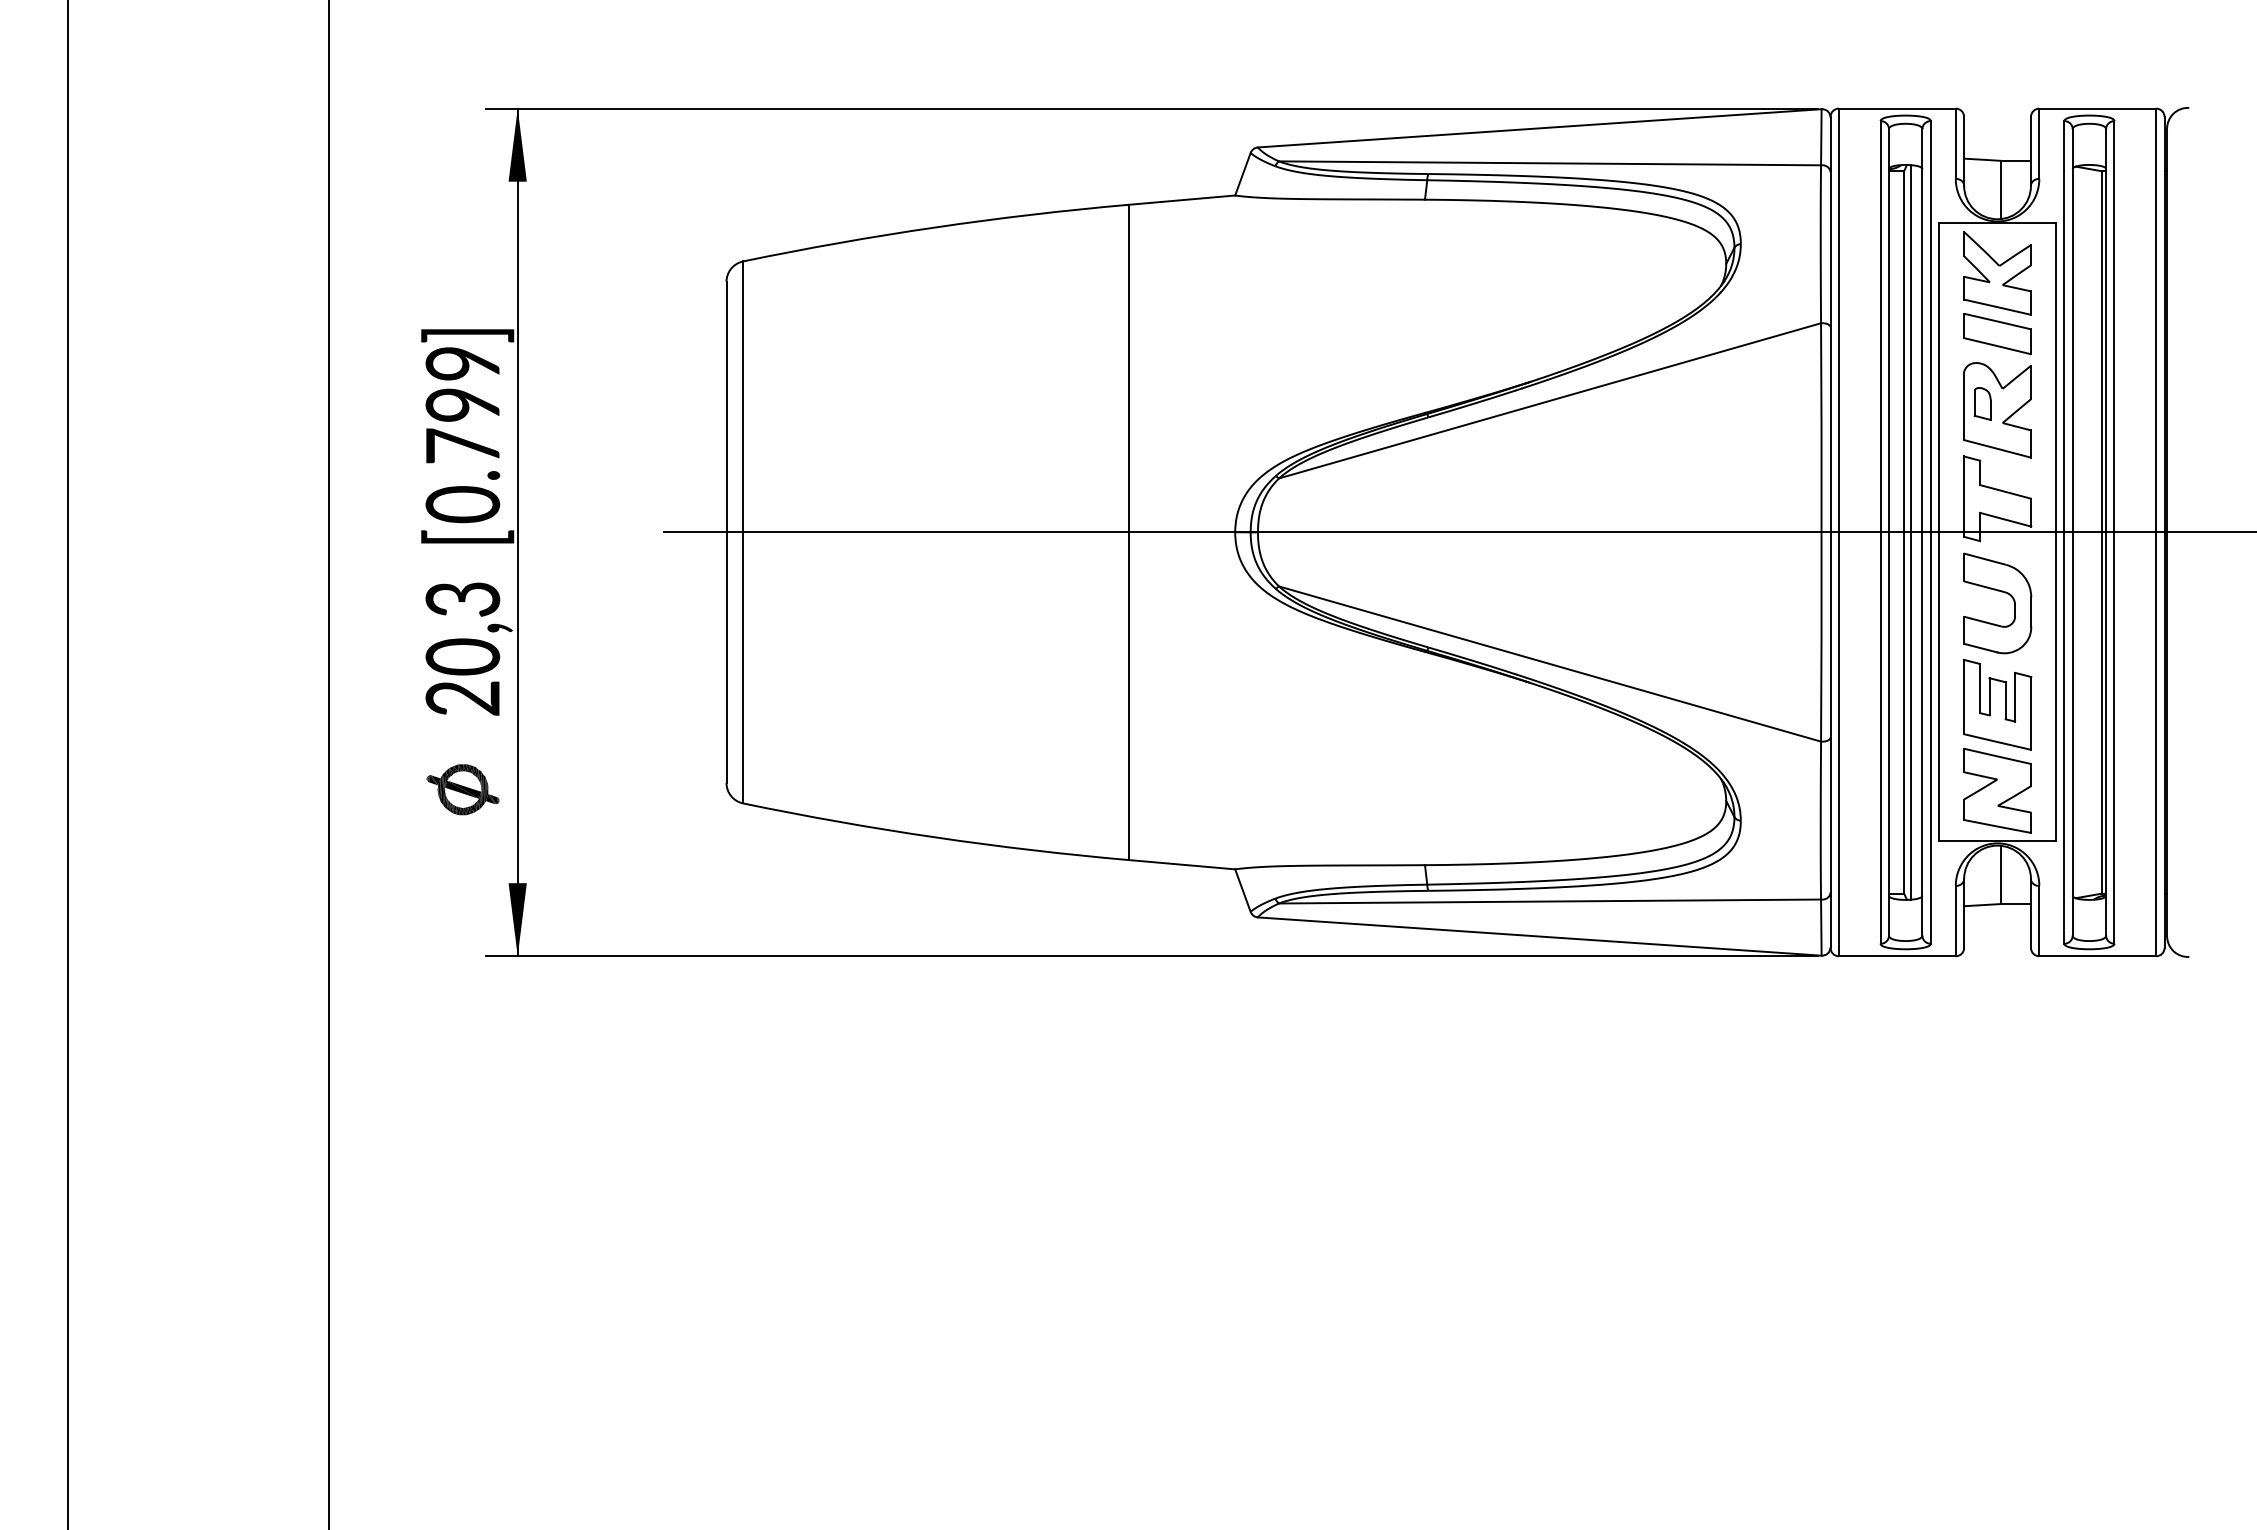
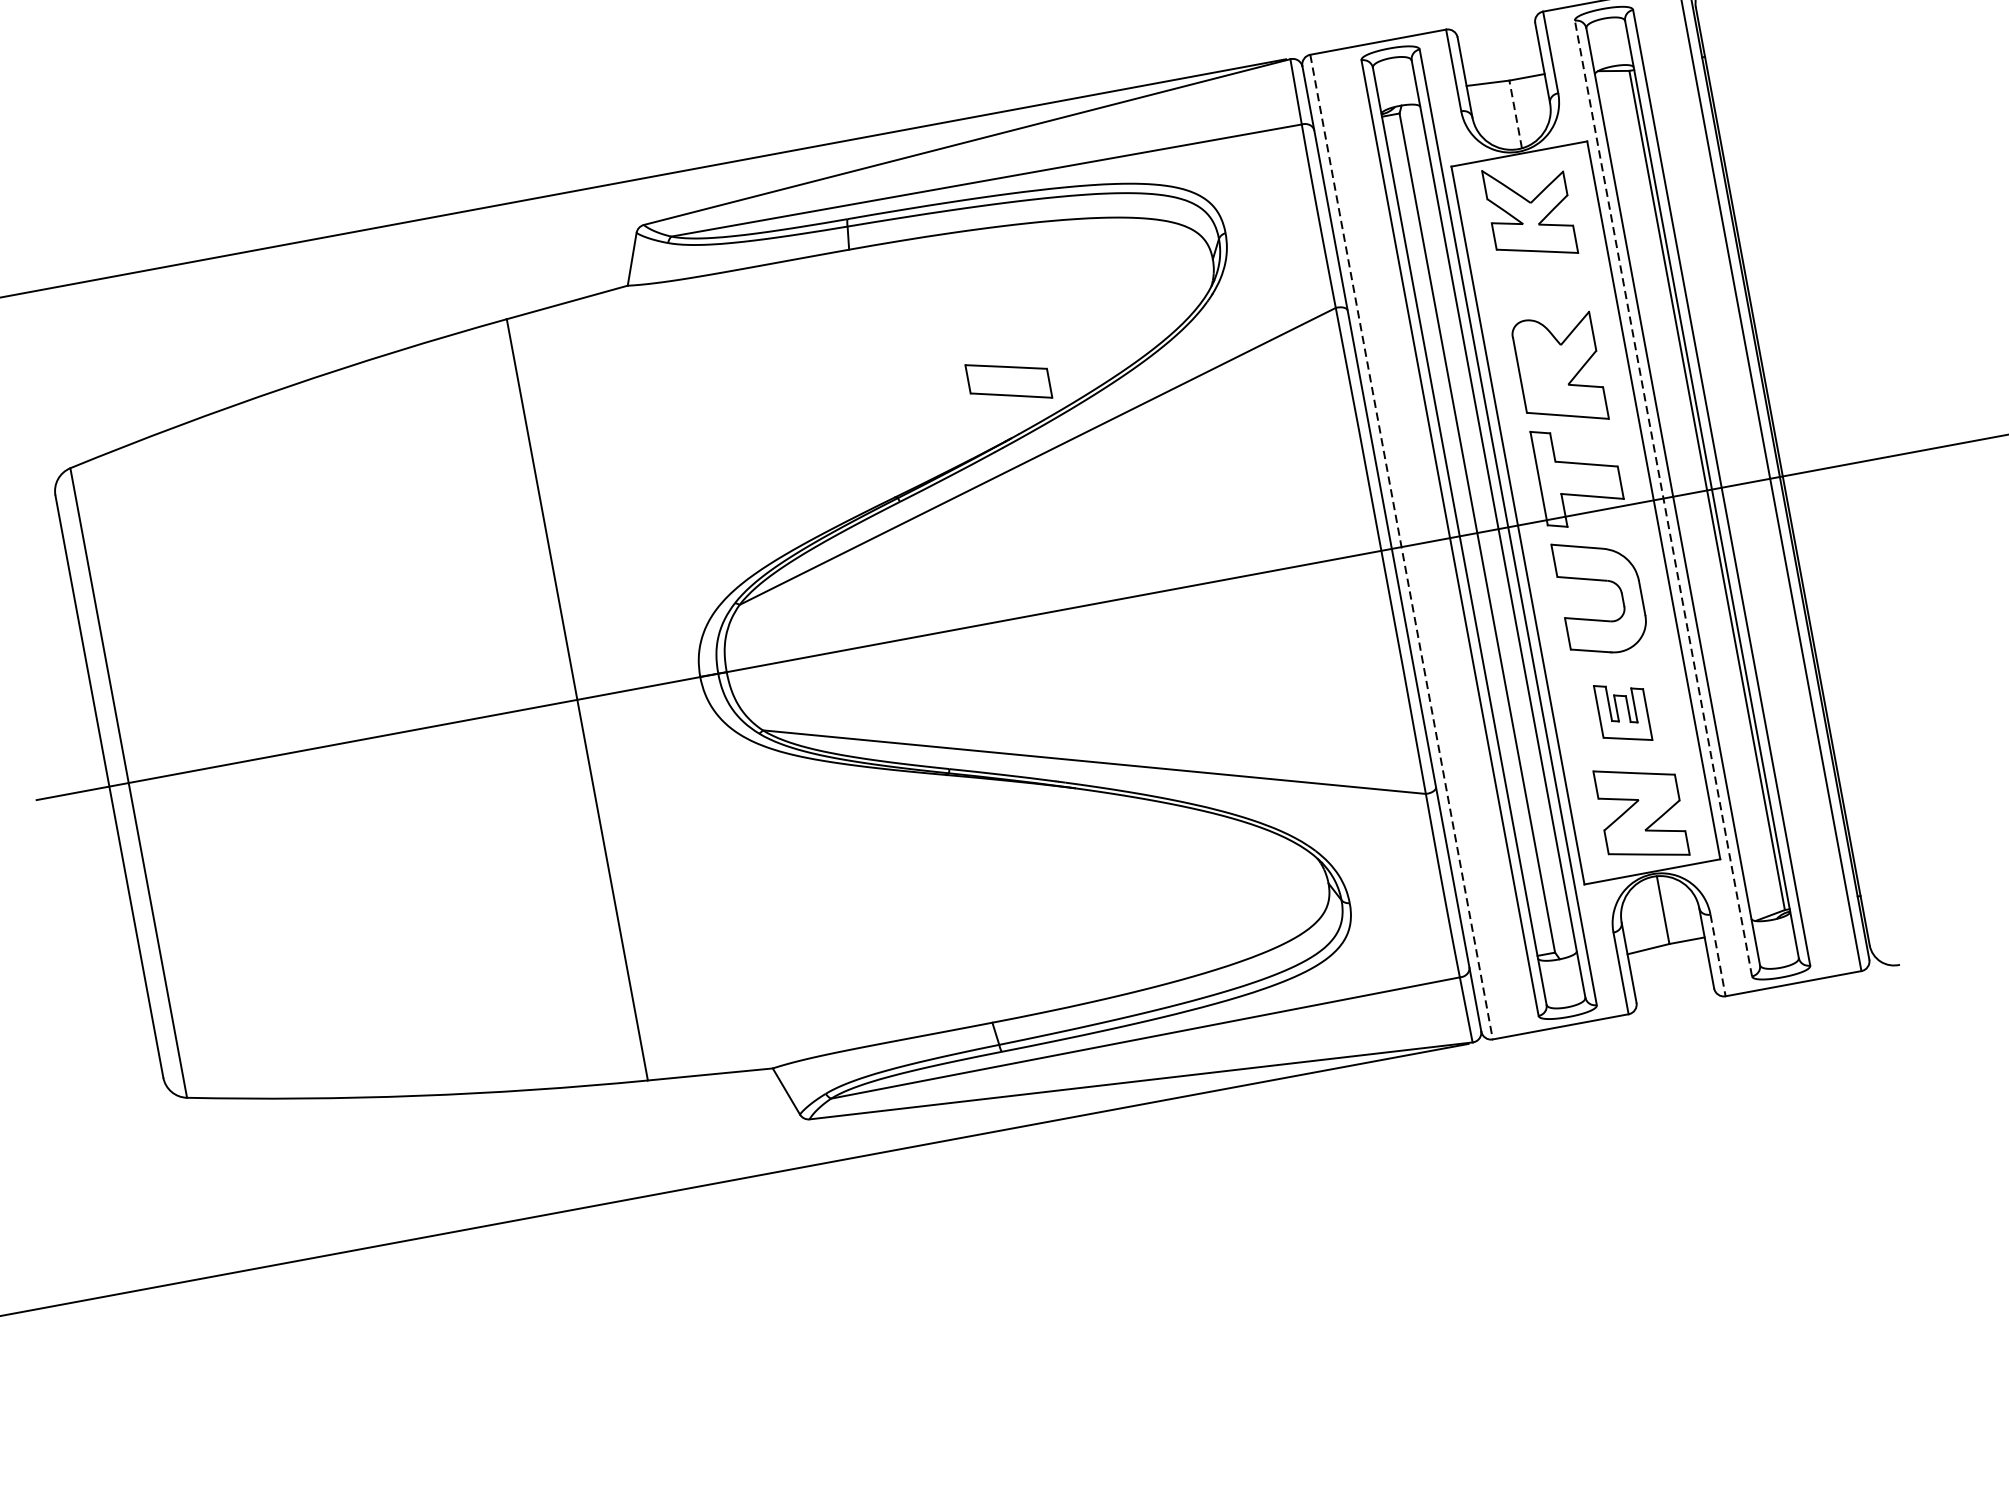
line: (2000, 189) -> (1515, 113), solid -> dashed
part: (1997, 333) -> (1008, 380), moved
part: (1982, 403) -> (1540, 366), removed
line: (2064, 531) -> (1663, 497), solid -> dashed
line: (1838, 532) -> (1401, 547), solid -> dashed
line: (1910, 532) -> (1484, 531), removed
part: (1997, 704) -> (1622, 712), size x0.6
line: (2039, 921) -> (1718, 955), solid -> dashed

